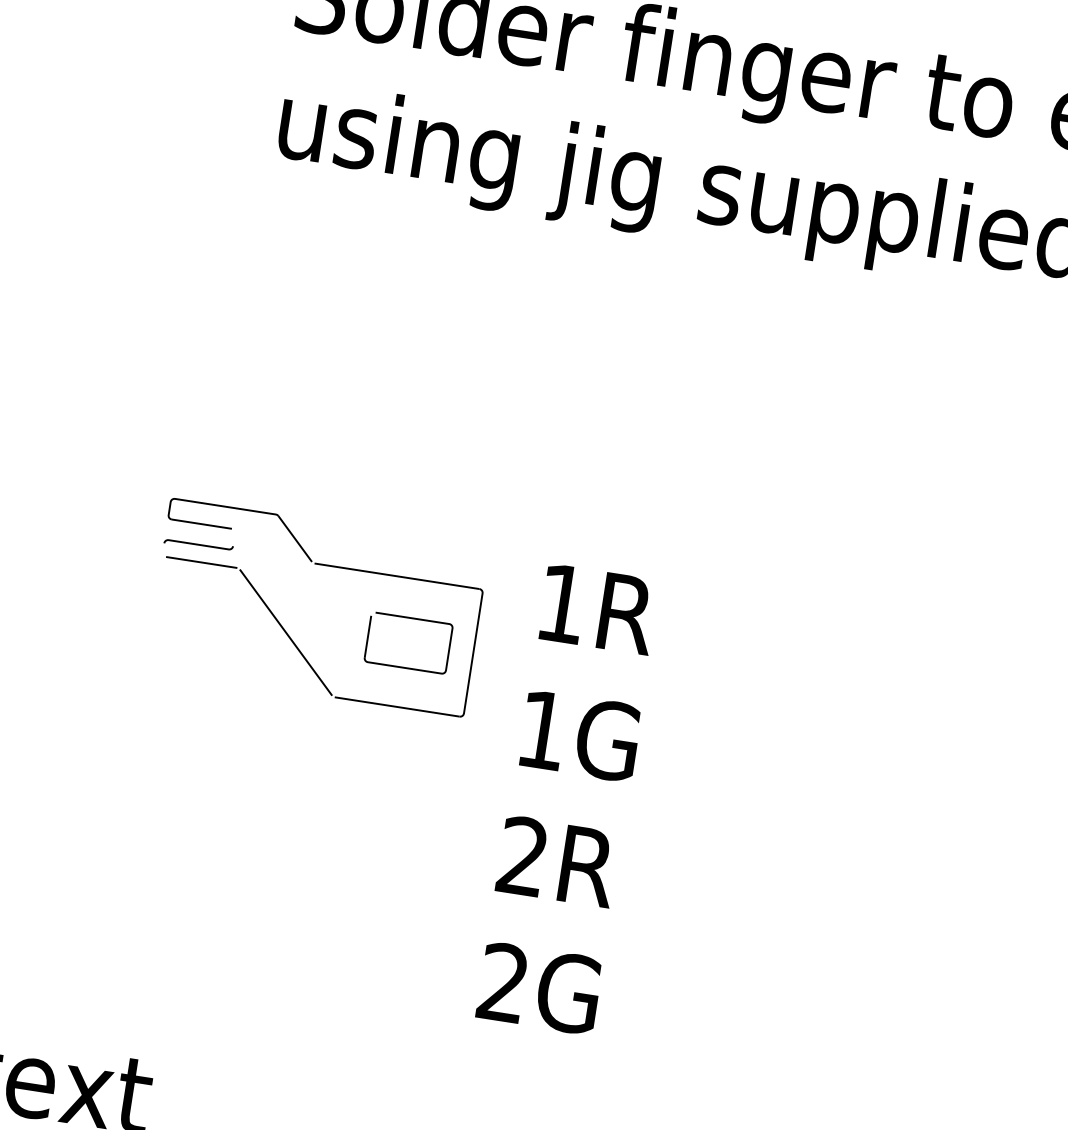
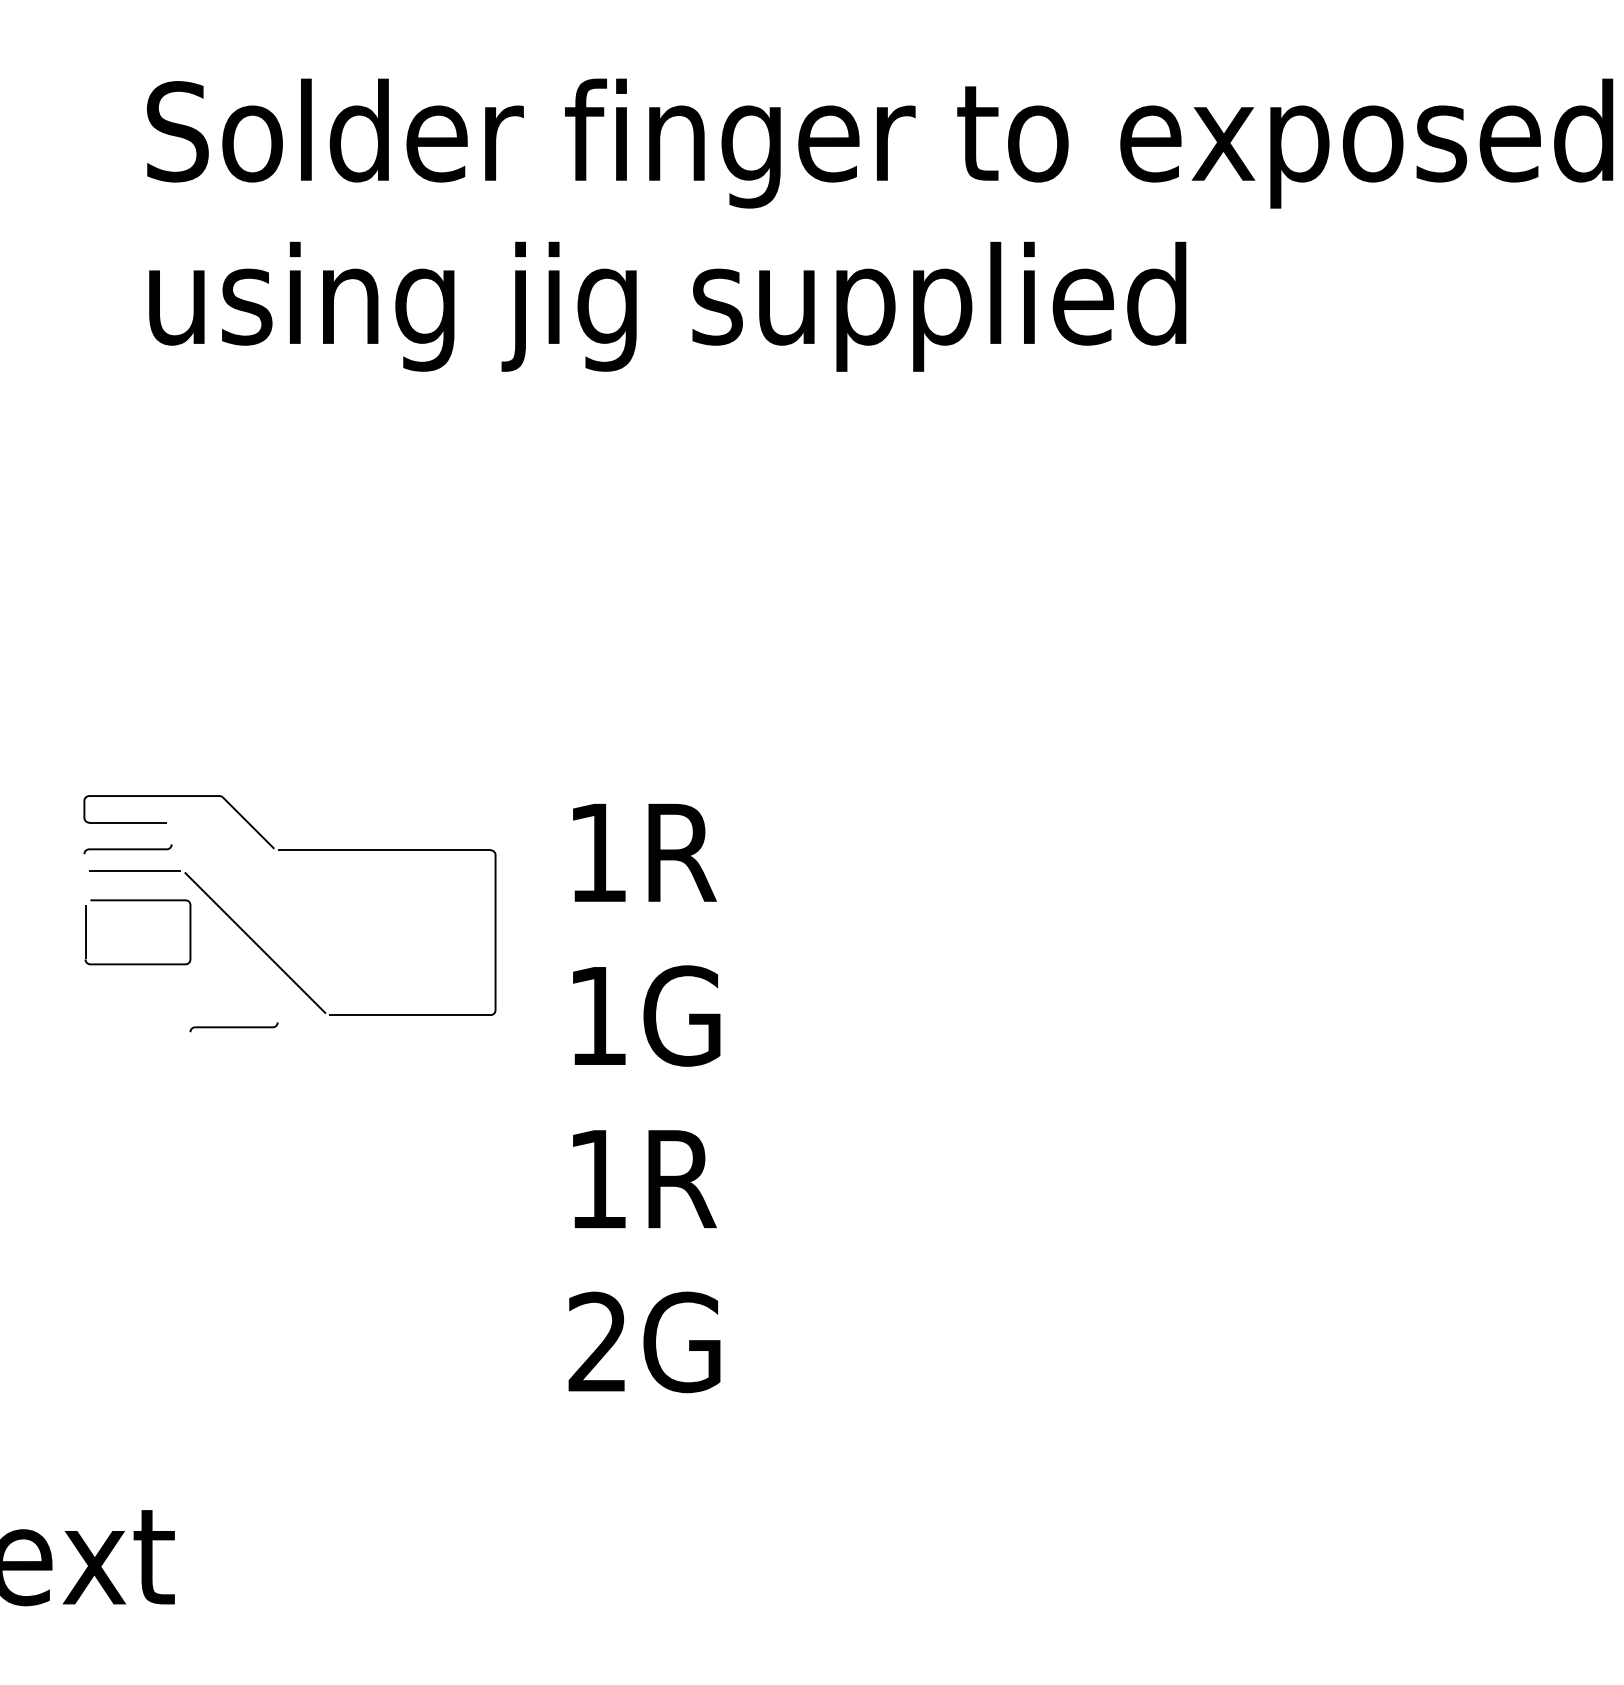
part: (411, 619) -> (137, 901), moved
curve: (259, 695) -> (233, 1027), added
text: (521, 855) -> (596, 1178), 2R -> 1R

